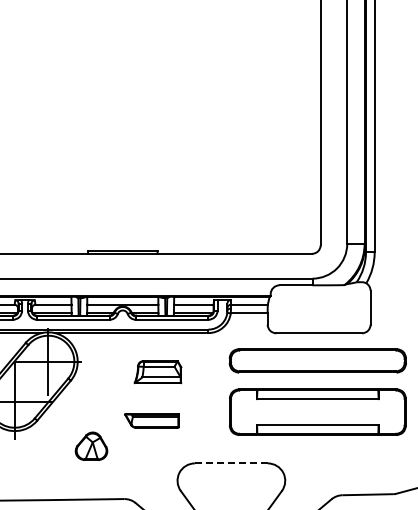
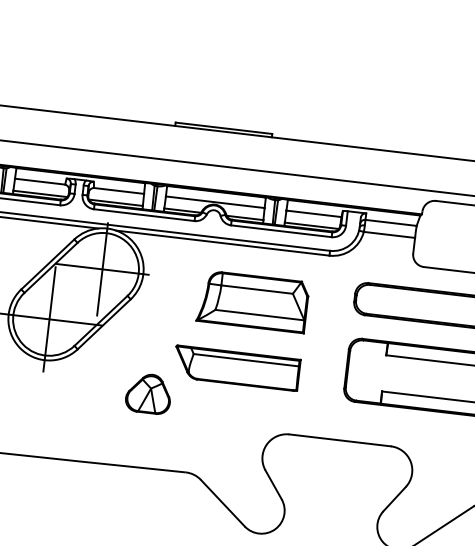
part: (157, 371) -> (252, 300), size x1.67
part: (151, 420) -> (236, 367), size x1.67
line: (230, 463) -> (338, 440), dashed -> solid

